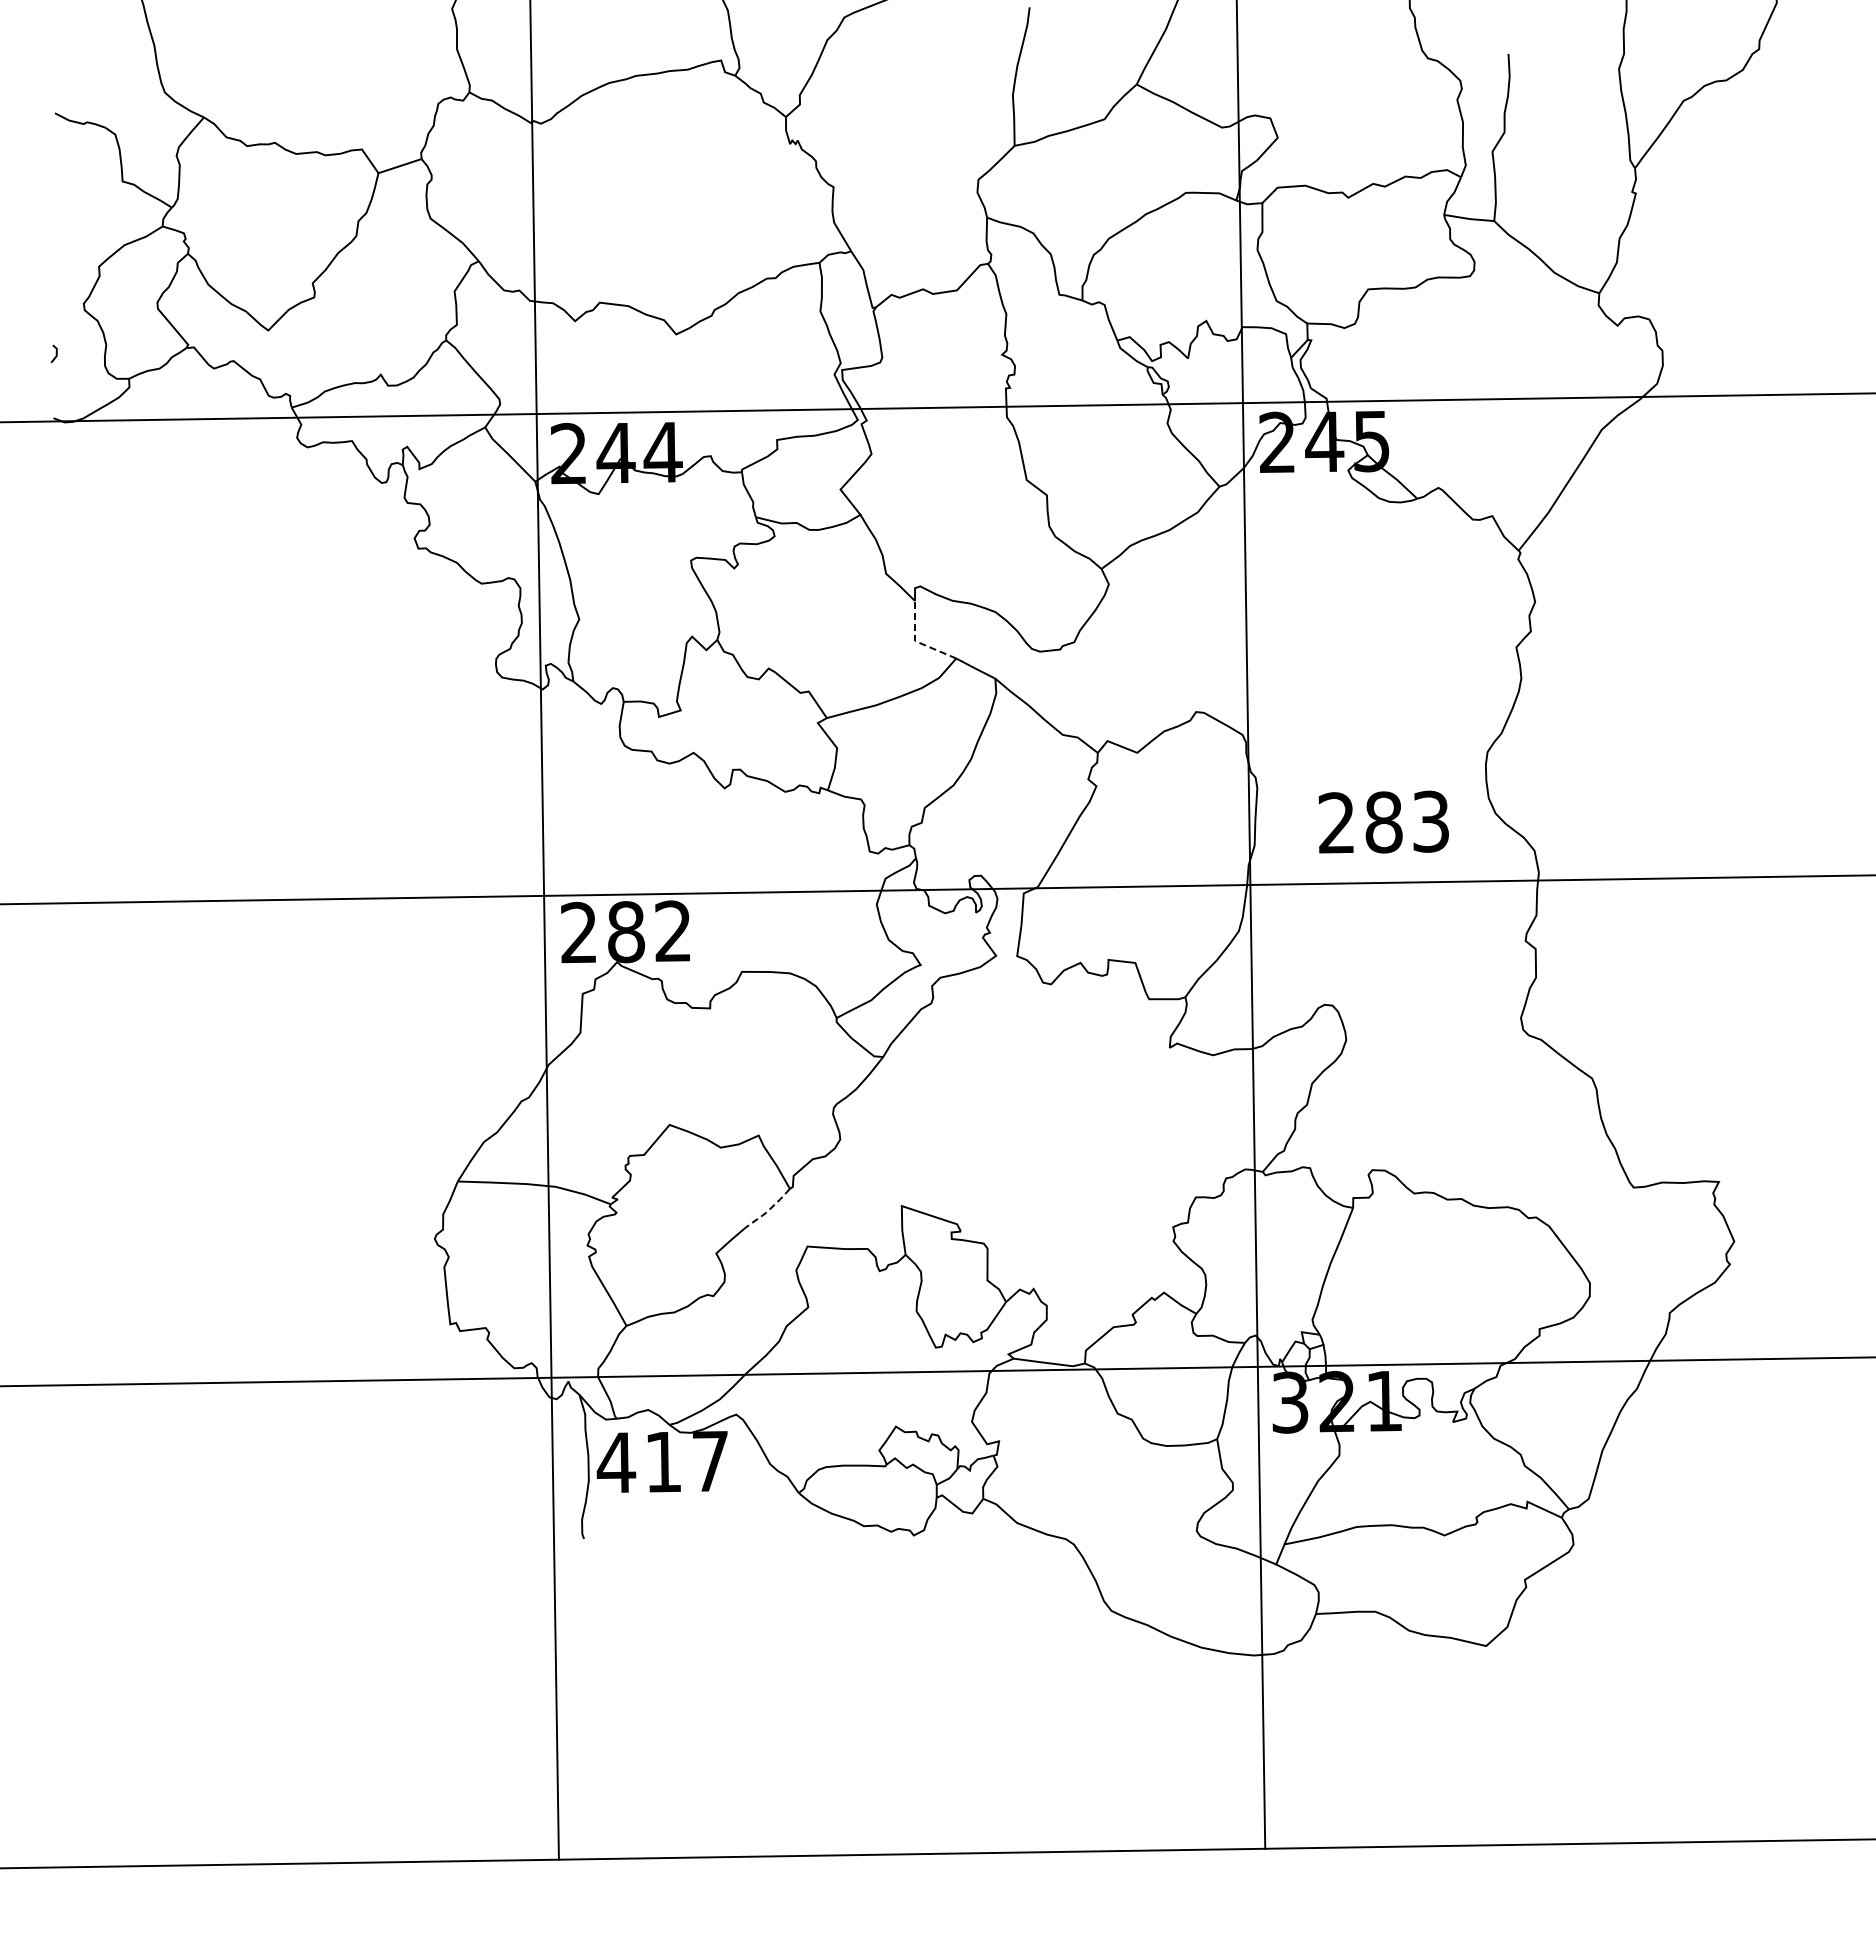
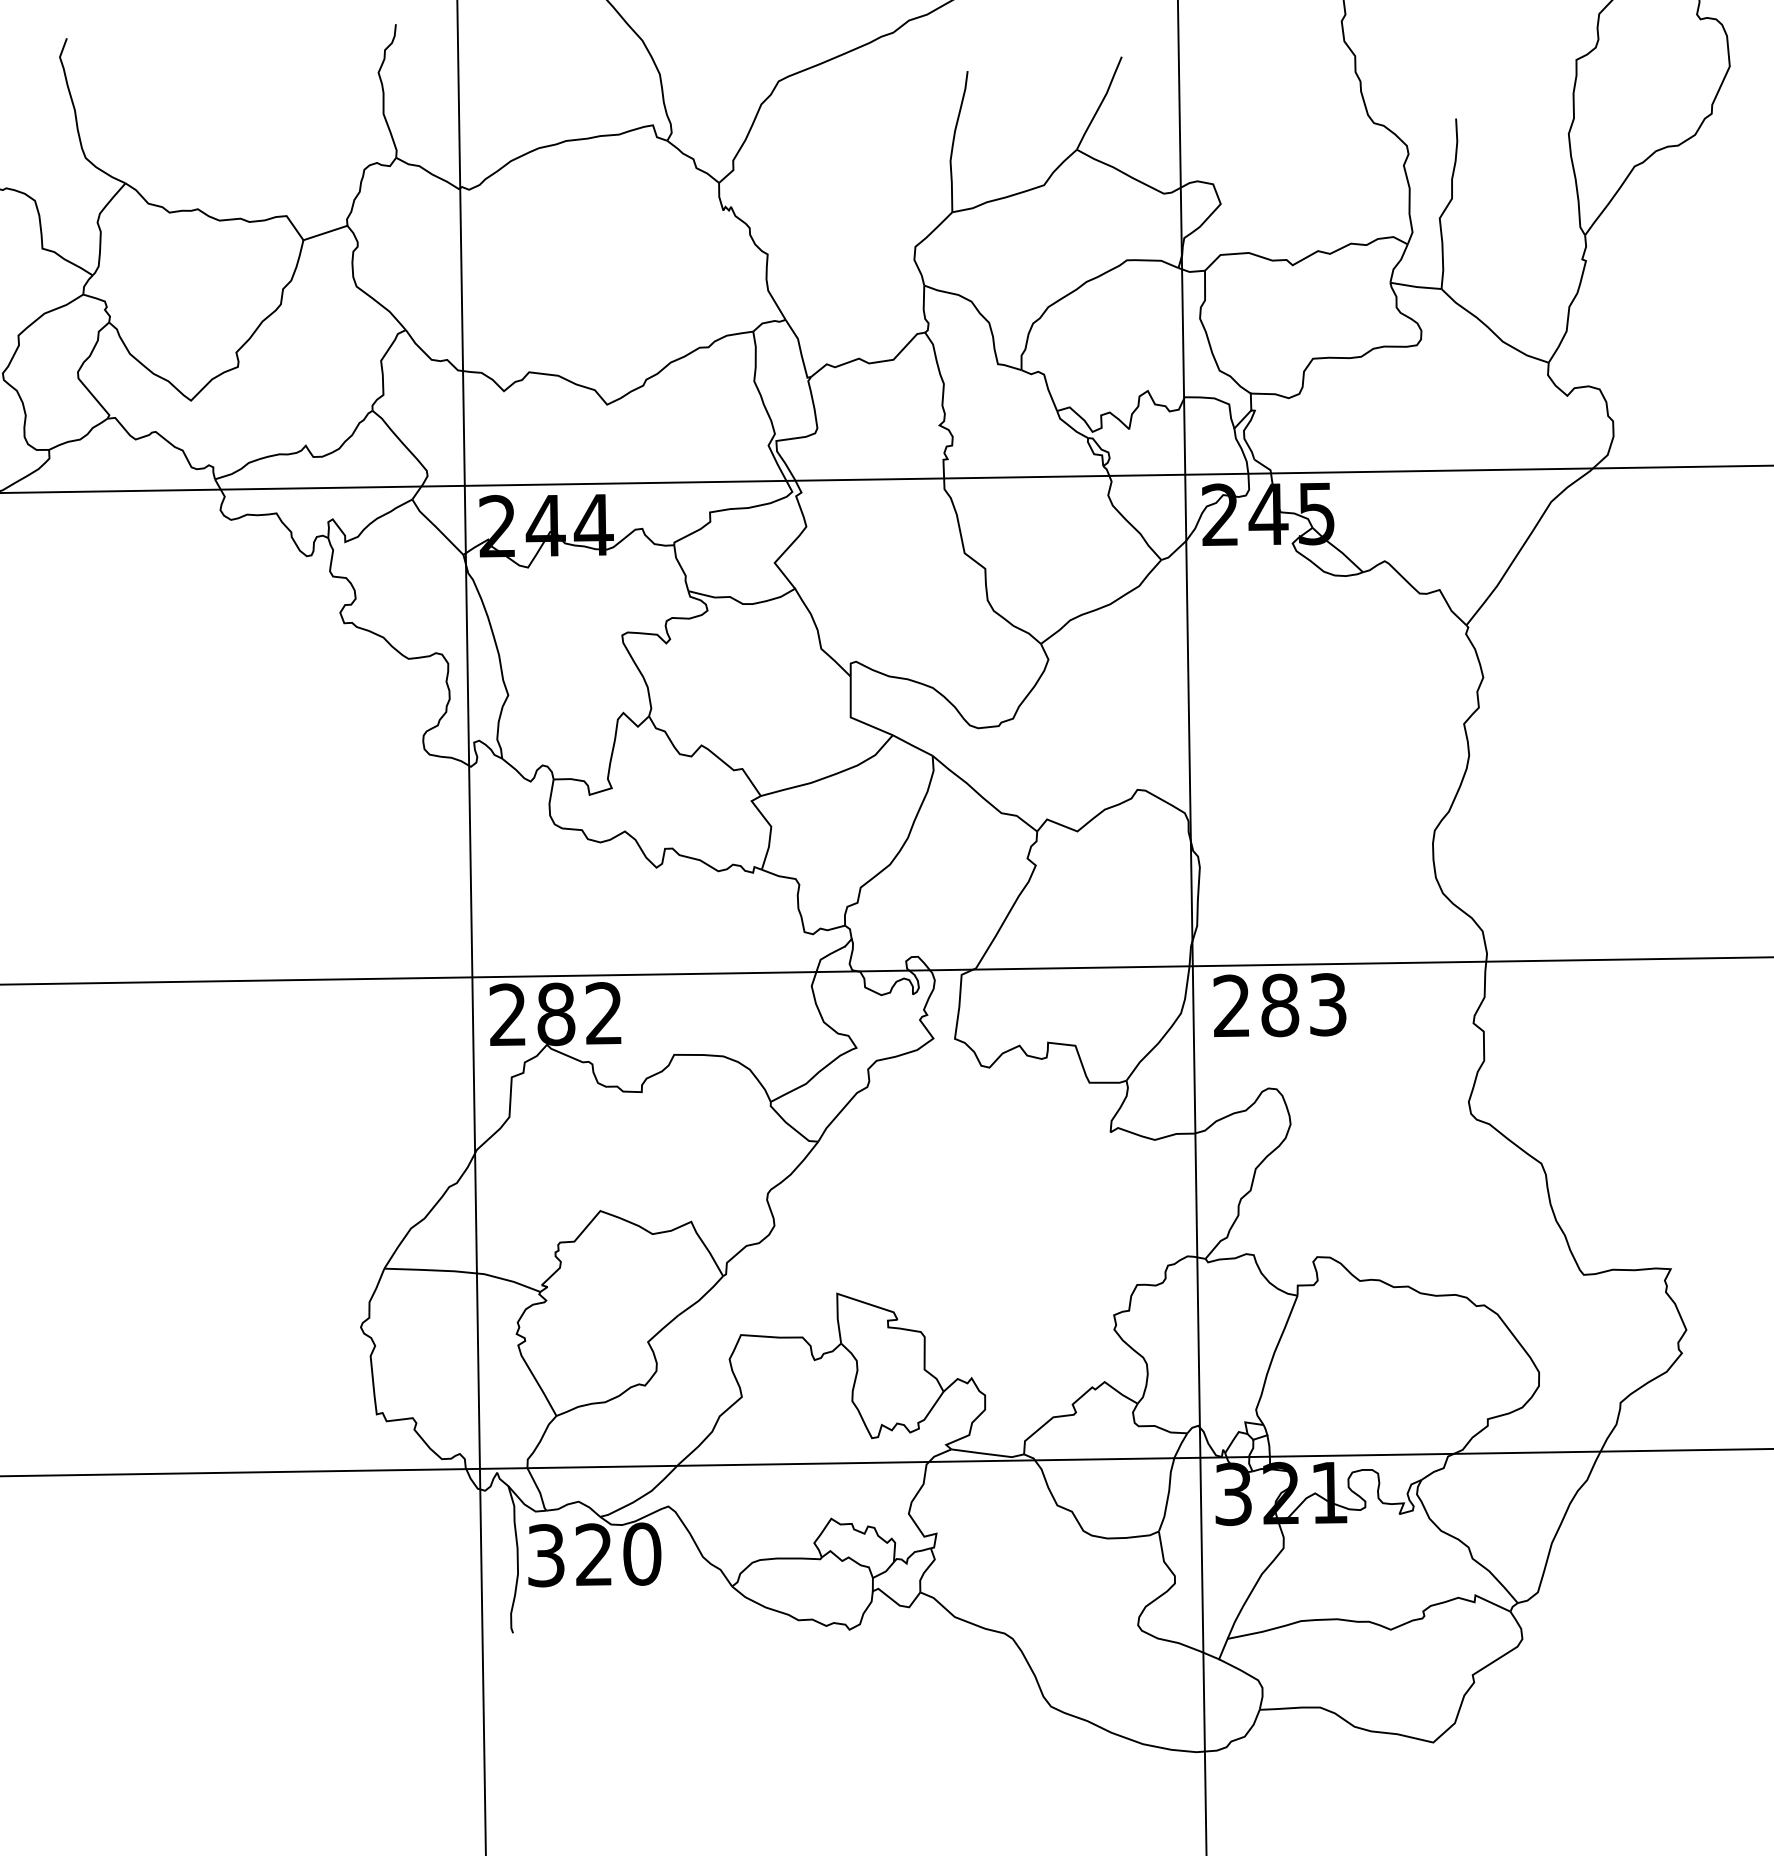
line: (915, 641) -> (851, 717), dashed -> solid
text: (1383, 821) -> (1279, 1004), moved
line: (769, 1209) -> (702, 1297), dashed -> solid
text: (662, 1461) -> (593, 1554), 417 -> 320

